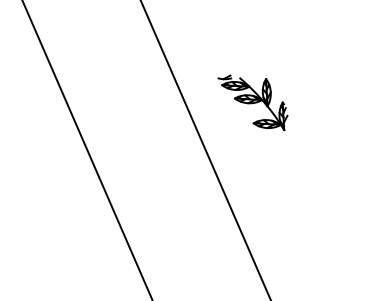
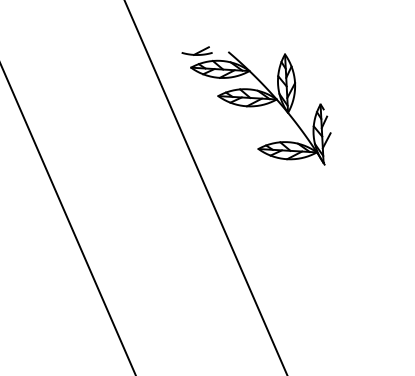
part: (252, 102) -> (256, 105), size x1.67

